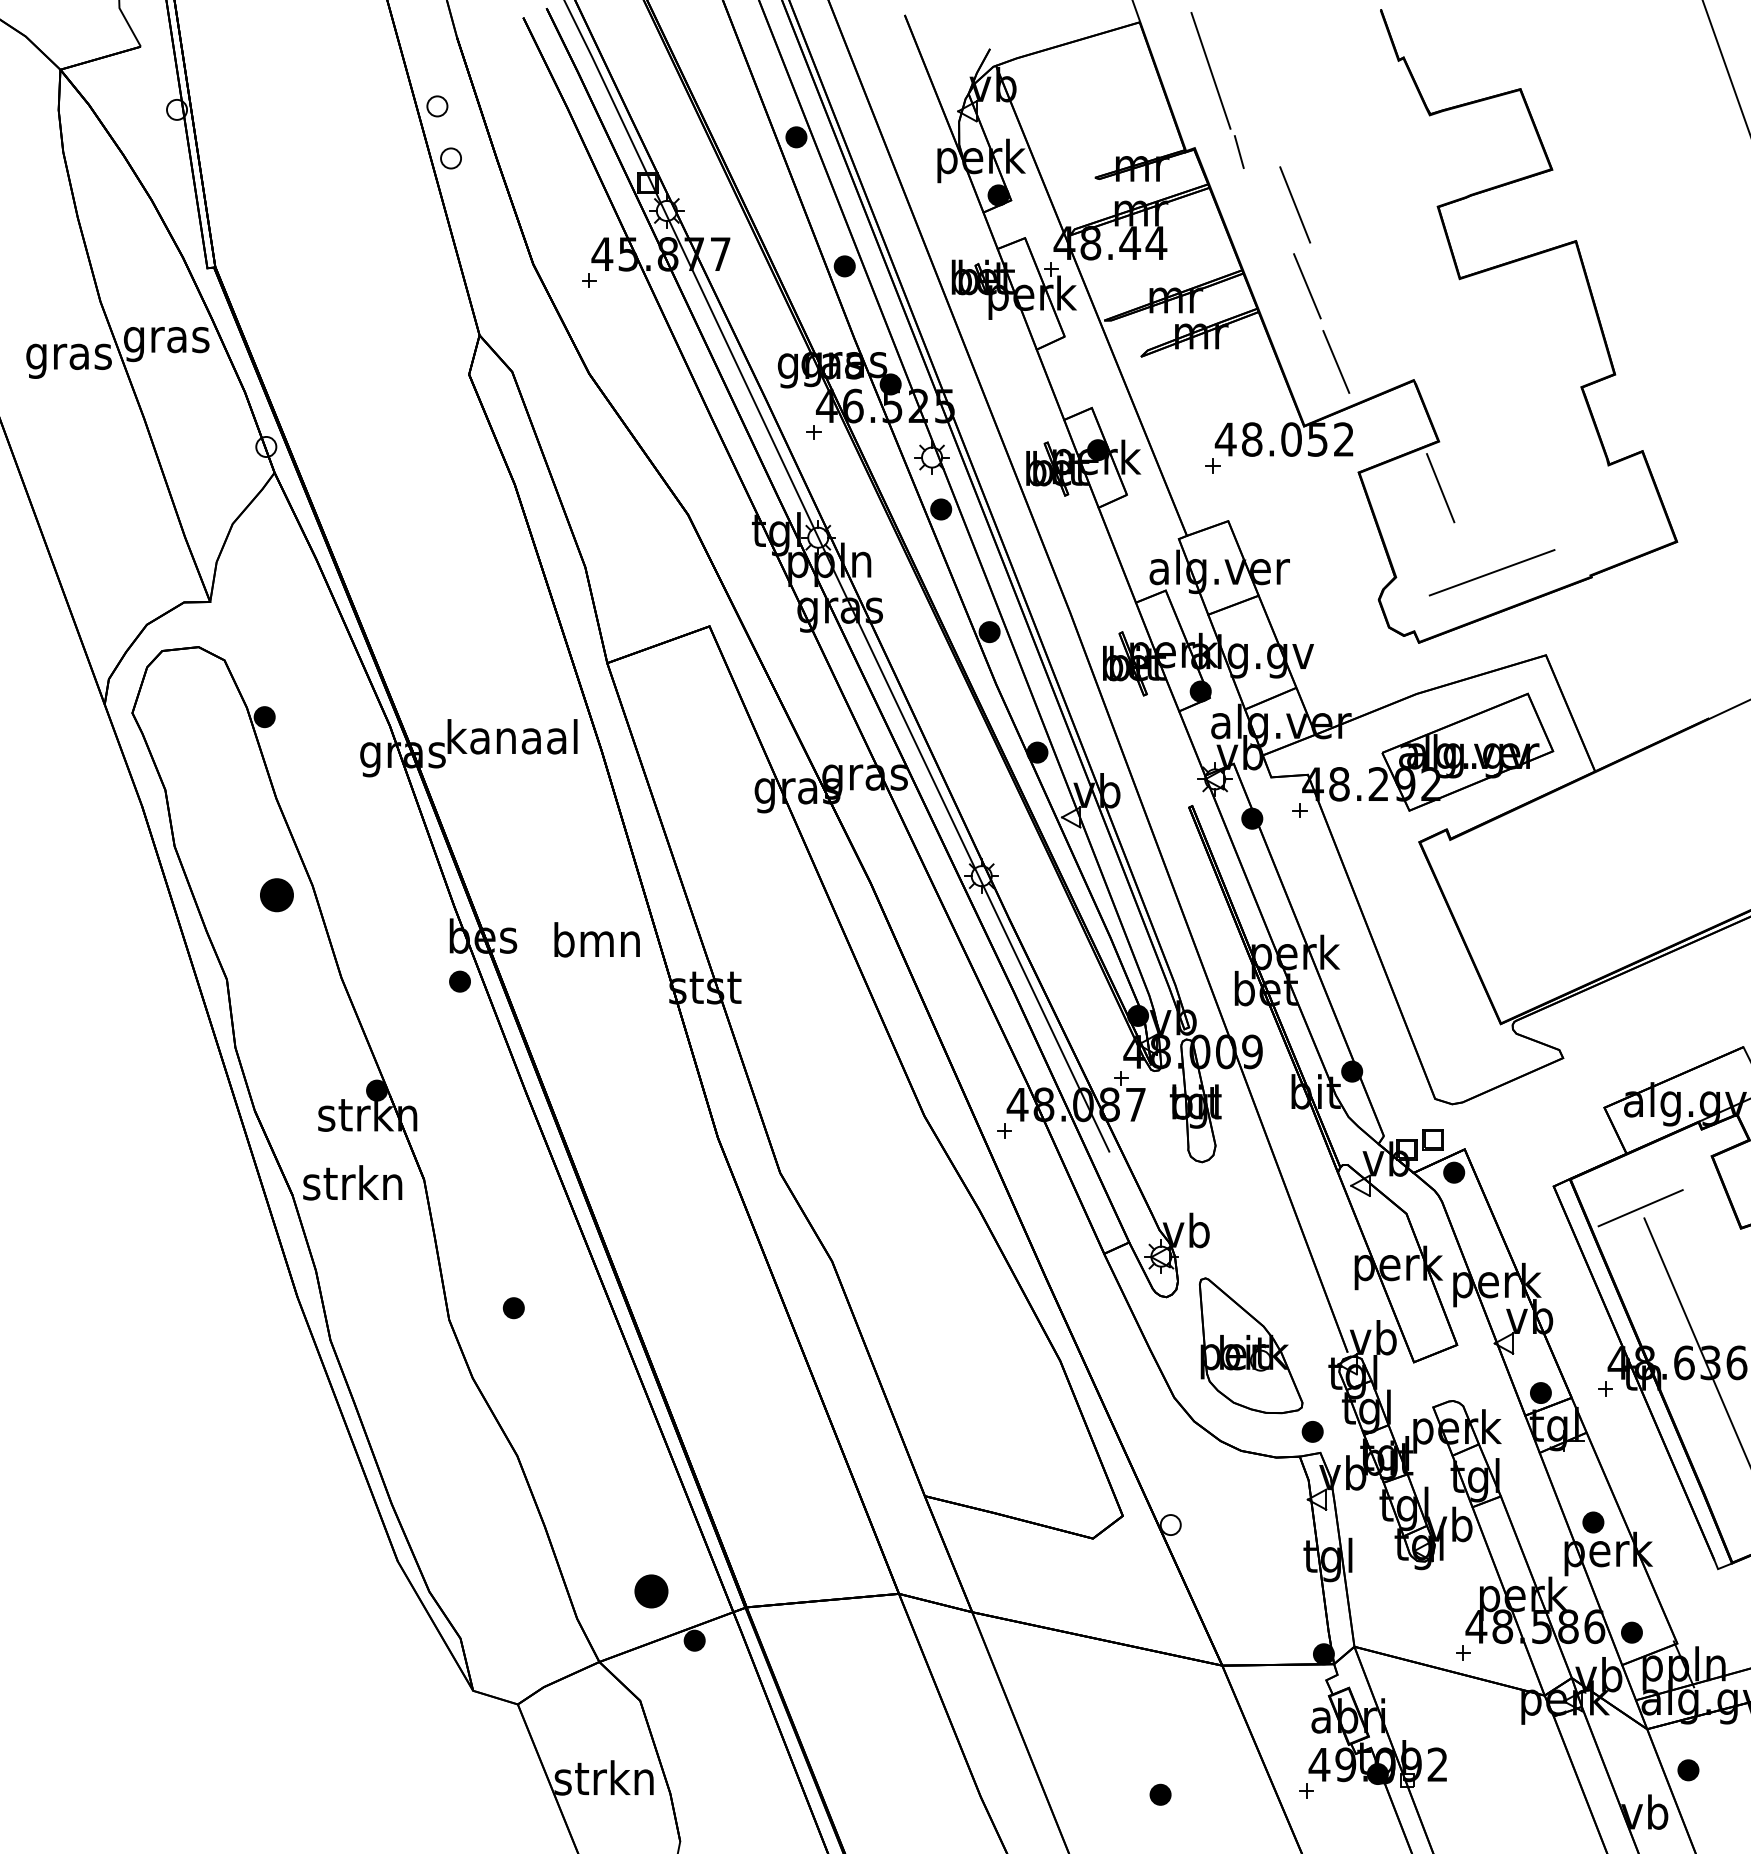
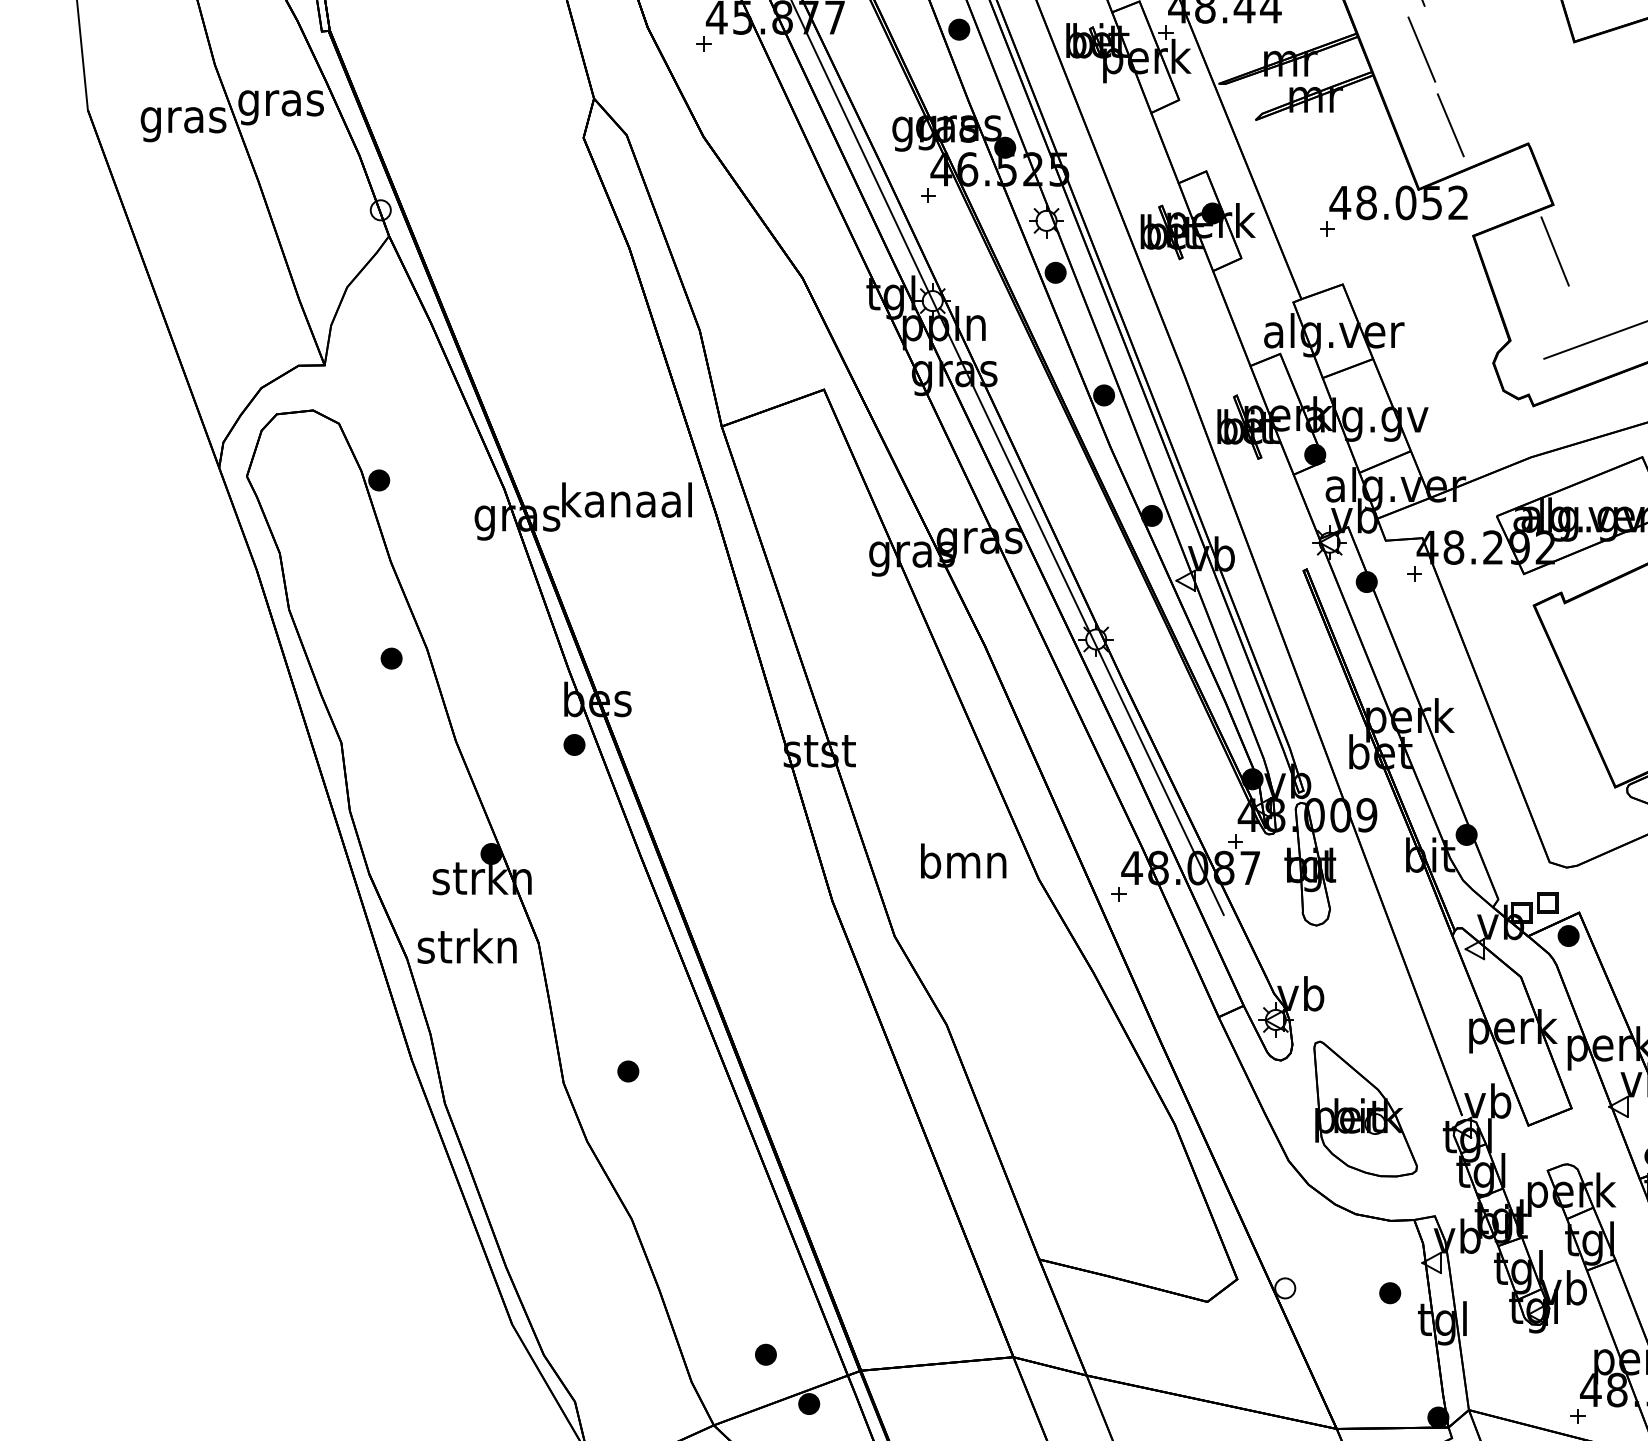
part: (277, 895) -> (391, 658), size x0.62
text: (596, 939) -> (962, 860), moved
part: (1312, 1431) -> (1389, 1292), moved
part: (651, 1591) -> (765, 1354), size x0.62

